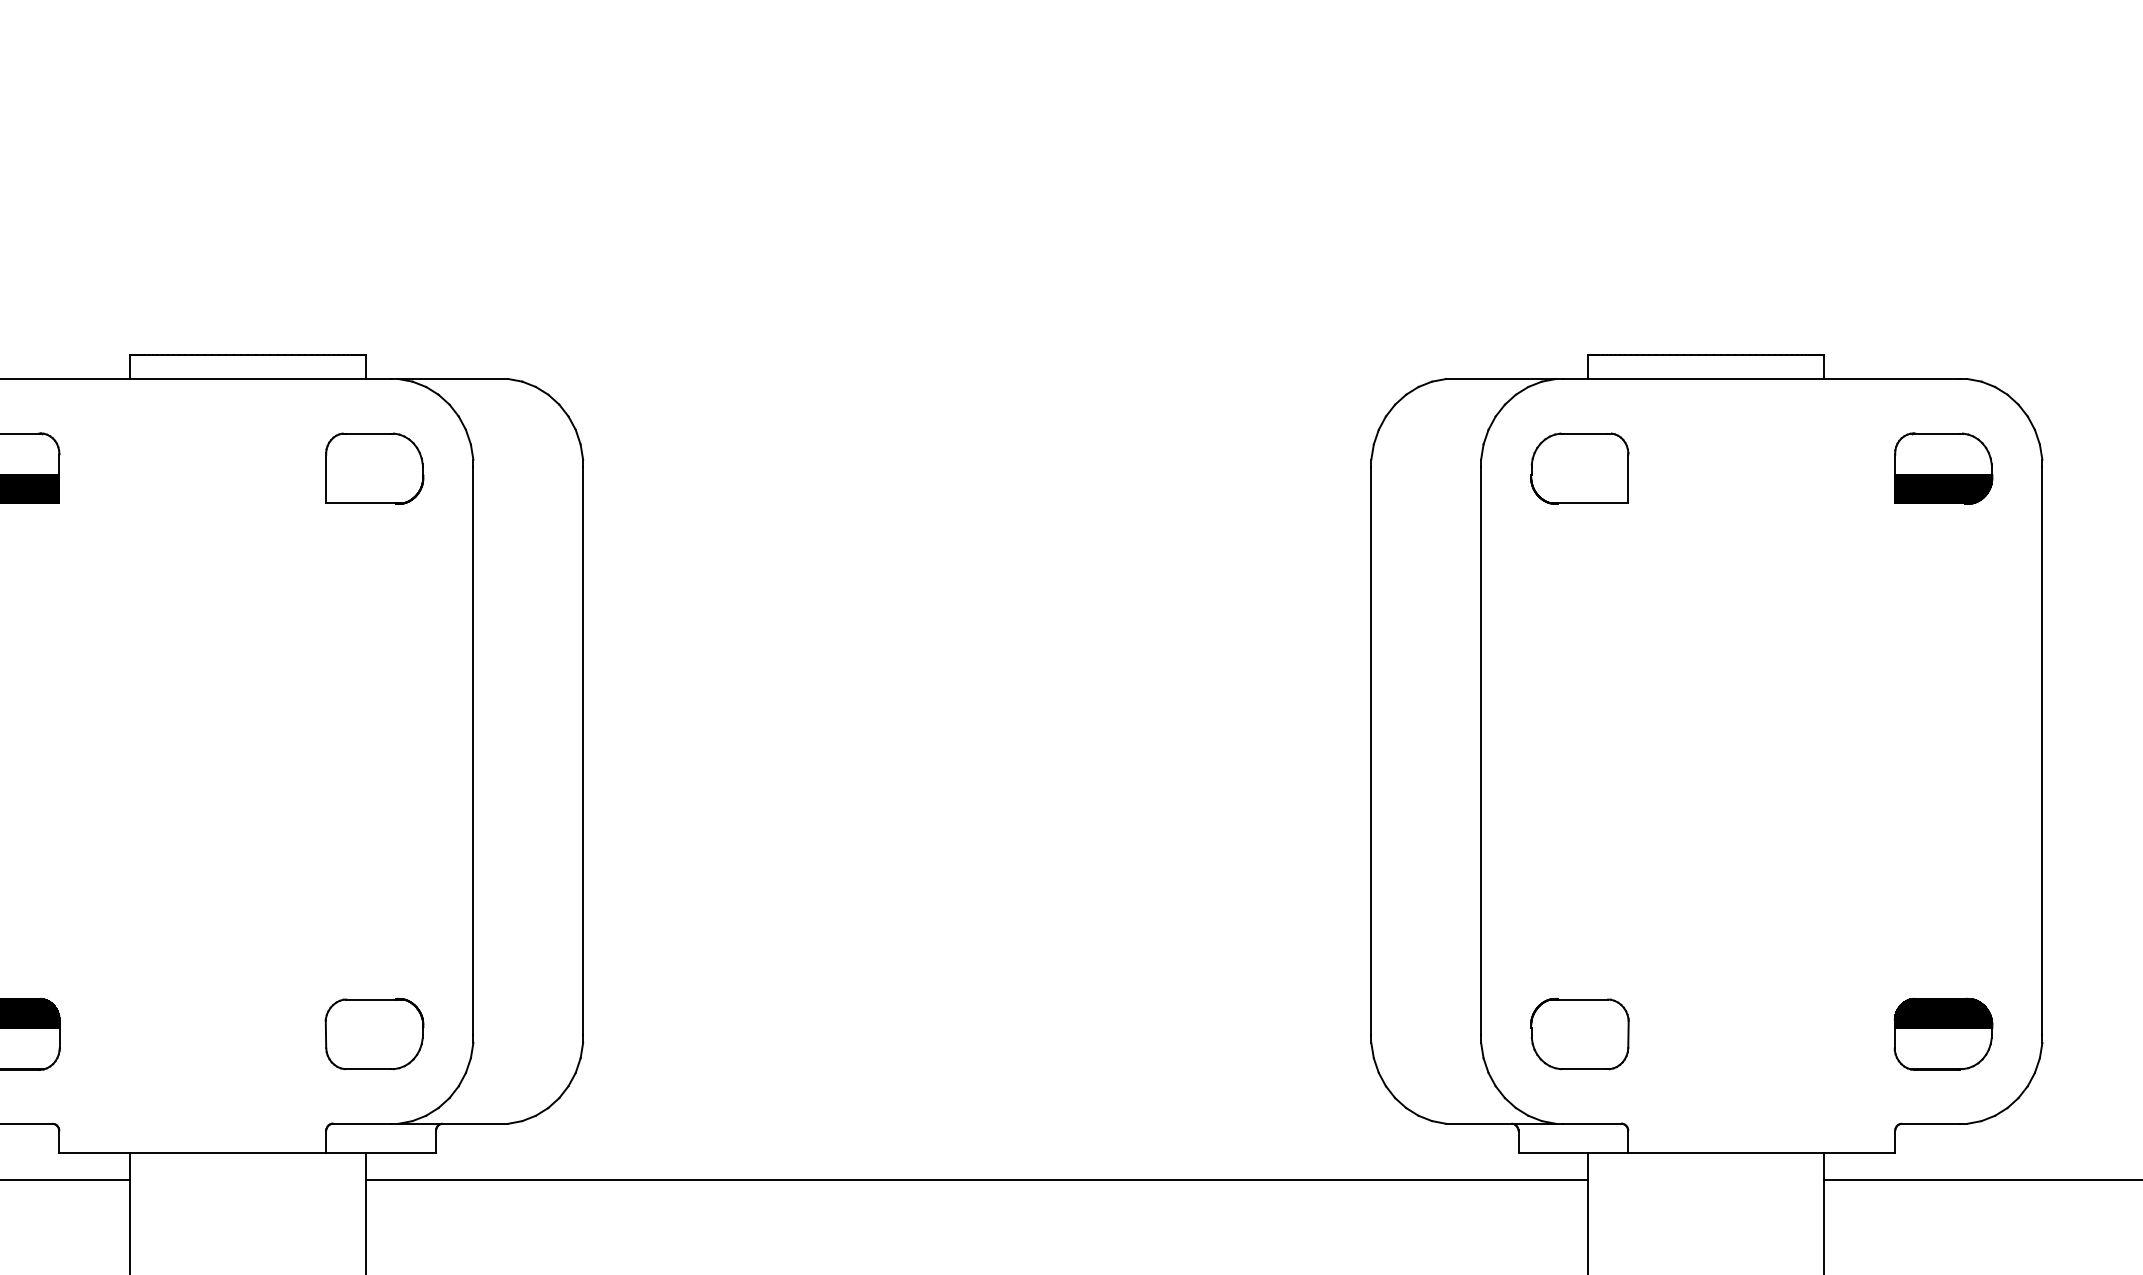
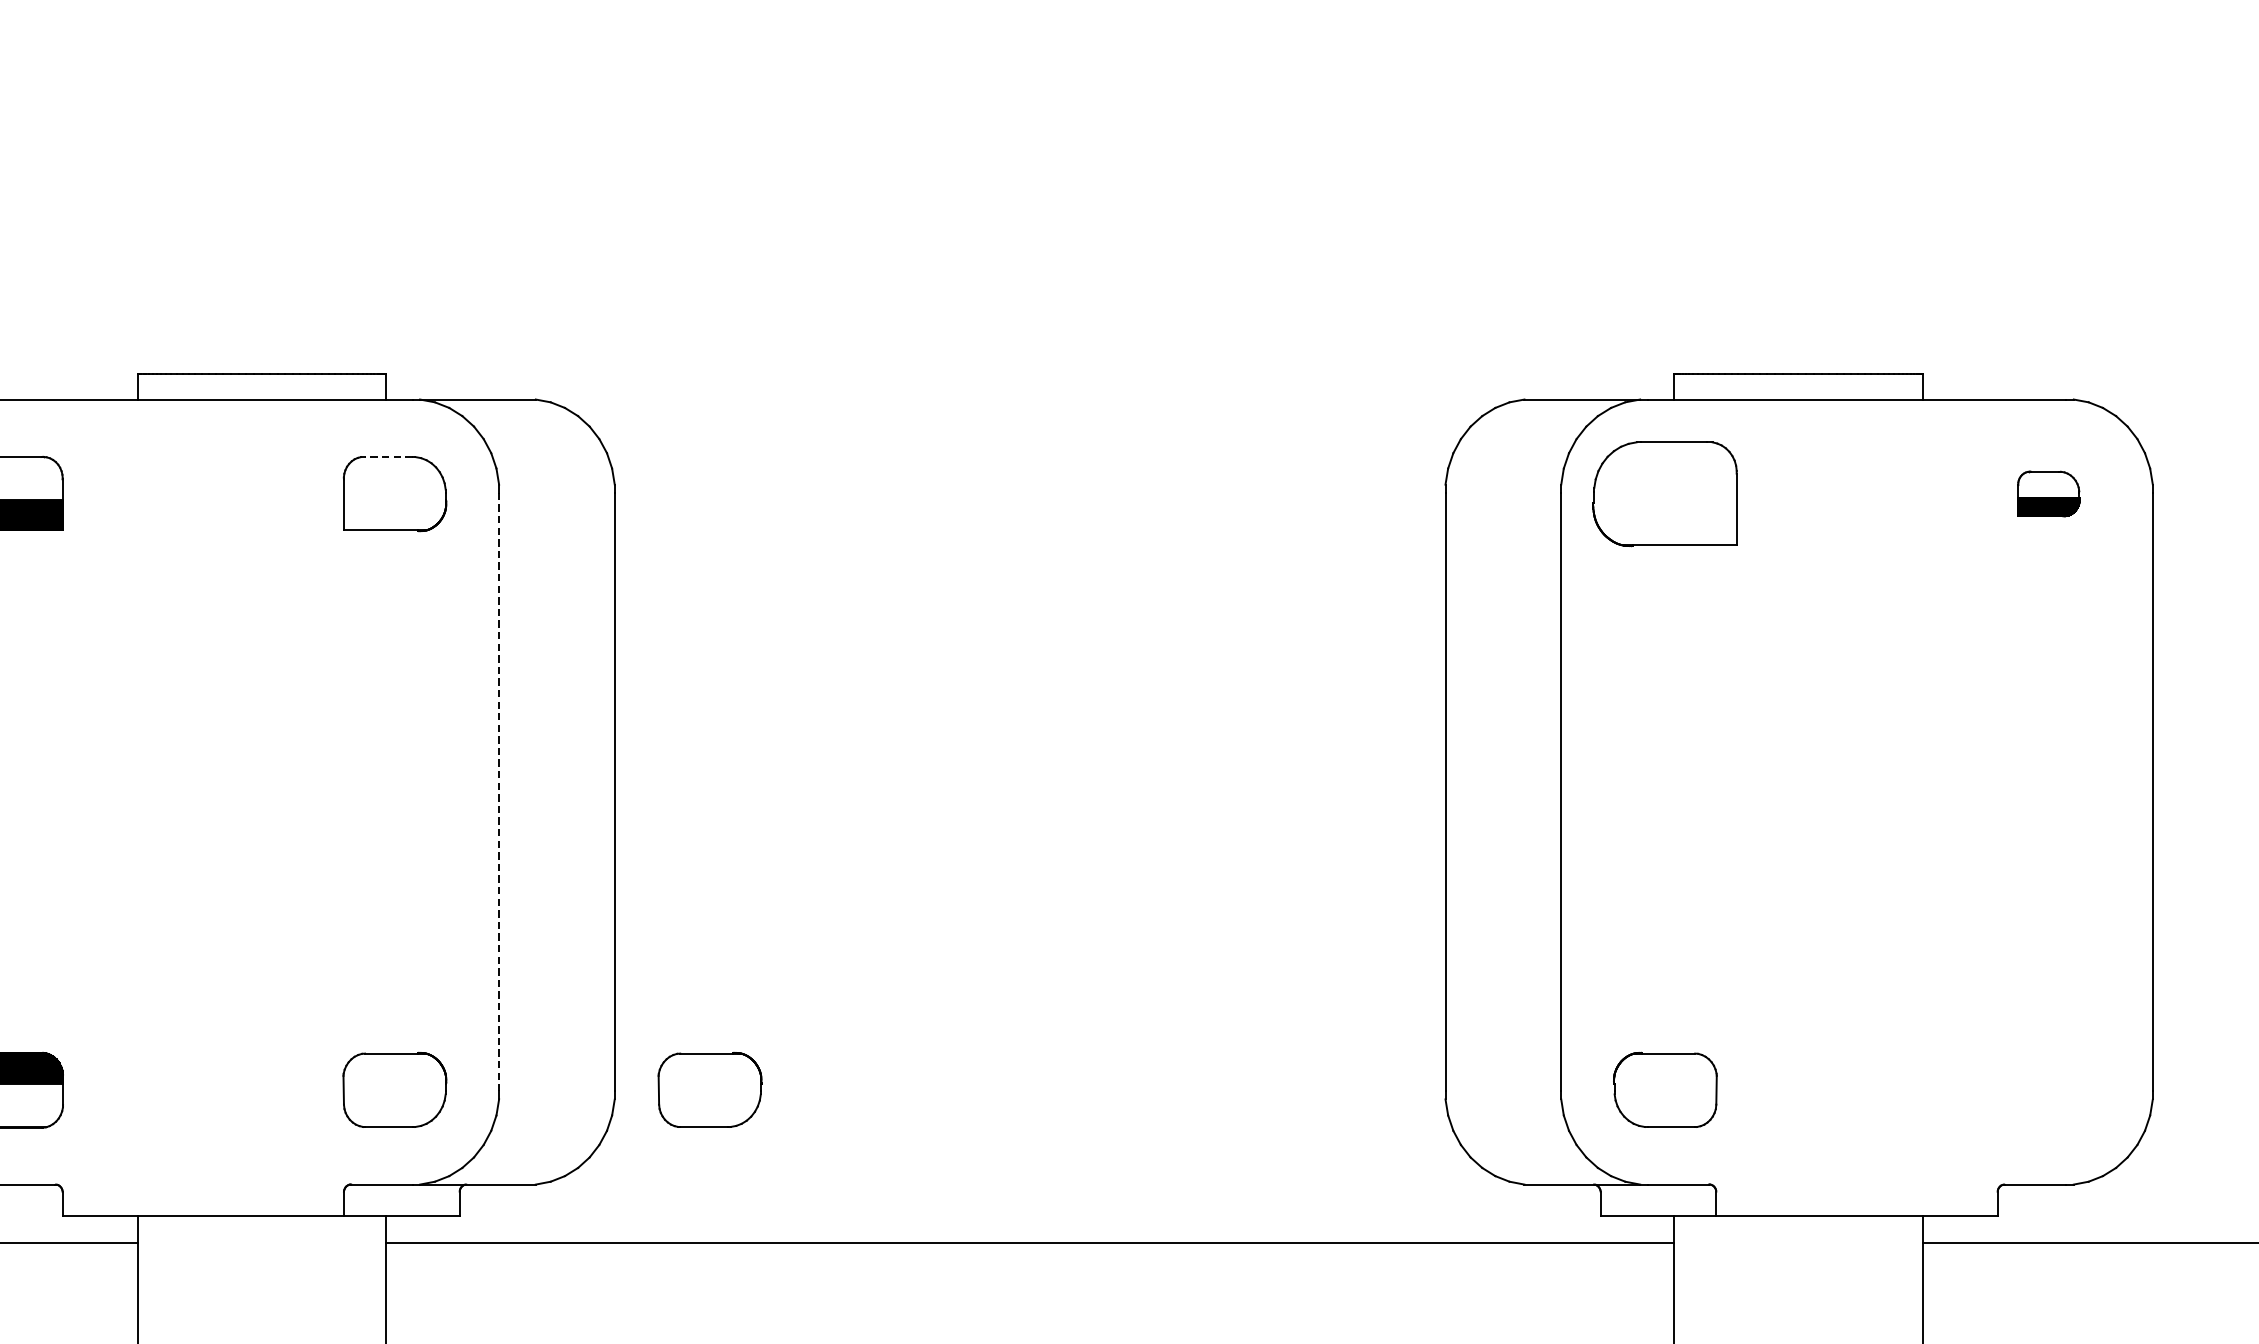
line: (368, 433) -> (388, 456), solid -> dashed
part: (1579, 468) -> (1664, 493), size x1.4
part: (1943, 468) -> (2048, 493), size x0.6
line: (473, 751) -> (499, 792), solid -> dashed
part: (673, 1033) -> (710, 1089), added
part: (1943, 1033) -> (2048, 1089), removed

